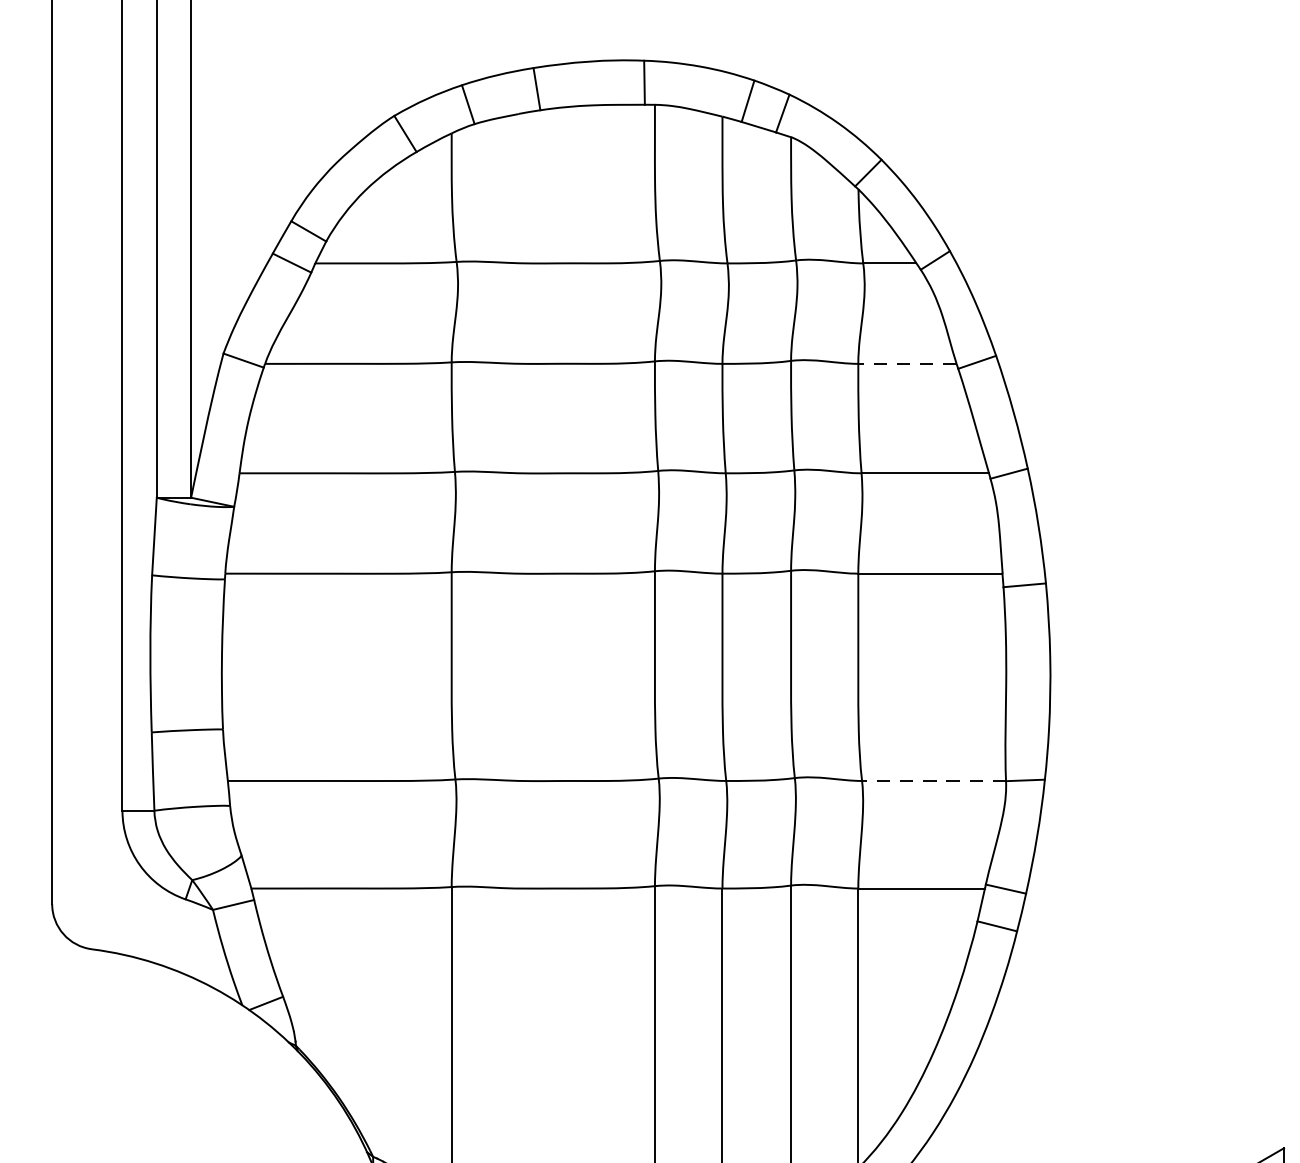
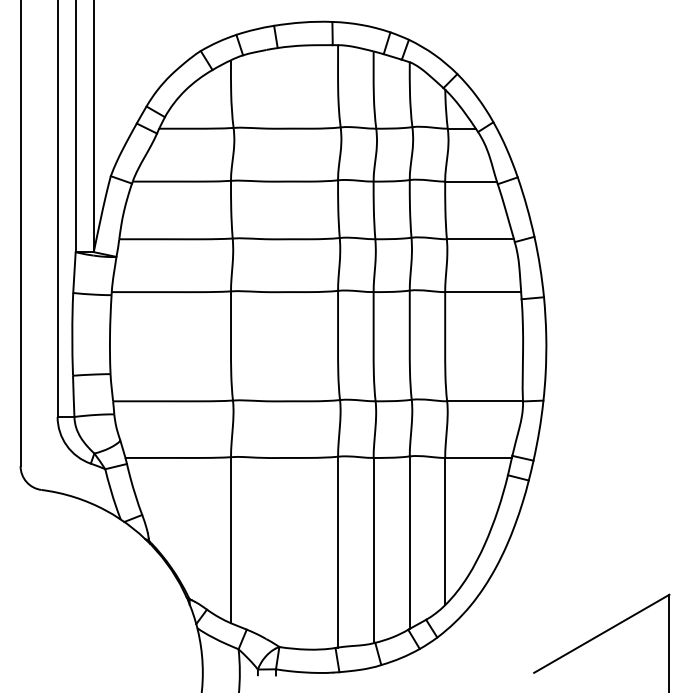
line: (908, 363) -> (471, 181), dashed -> solid
line: (934, 781) -> (485, 401), dashed -> solid

